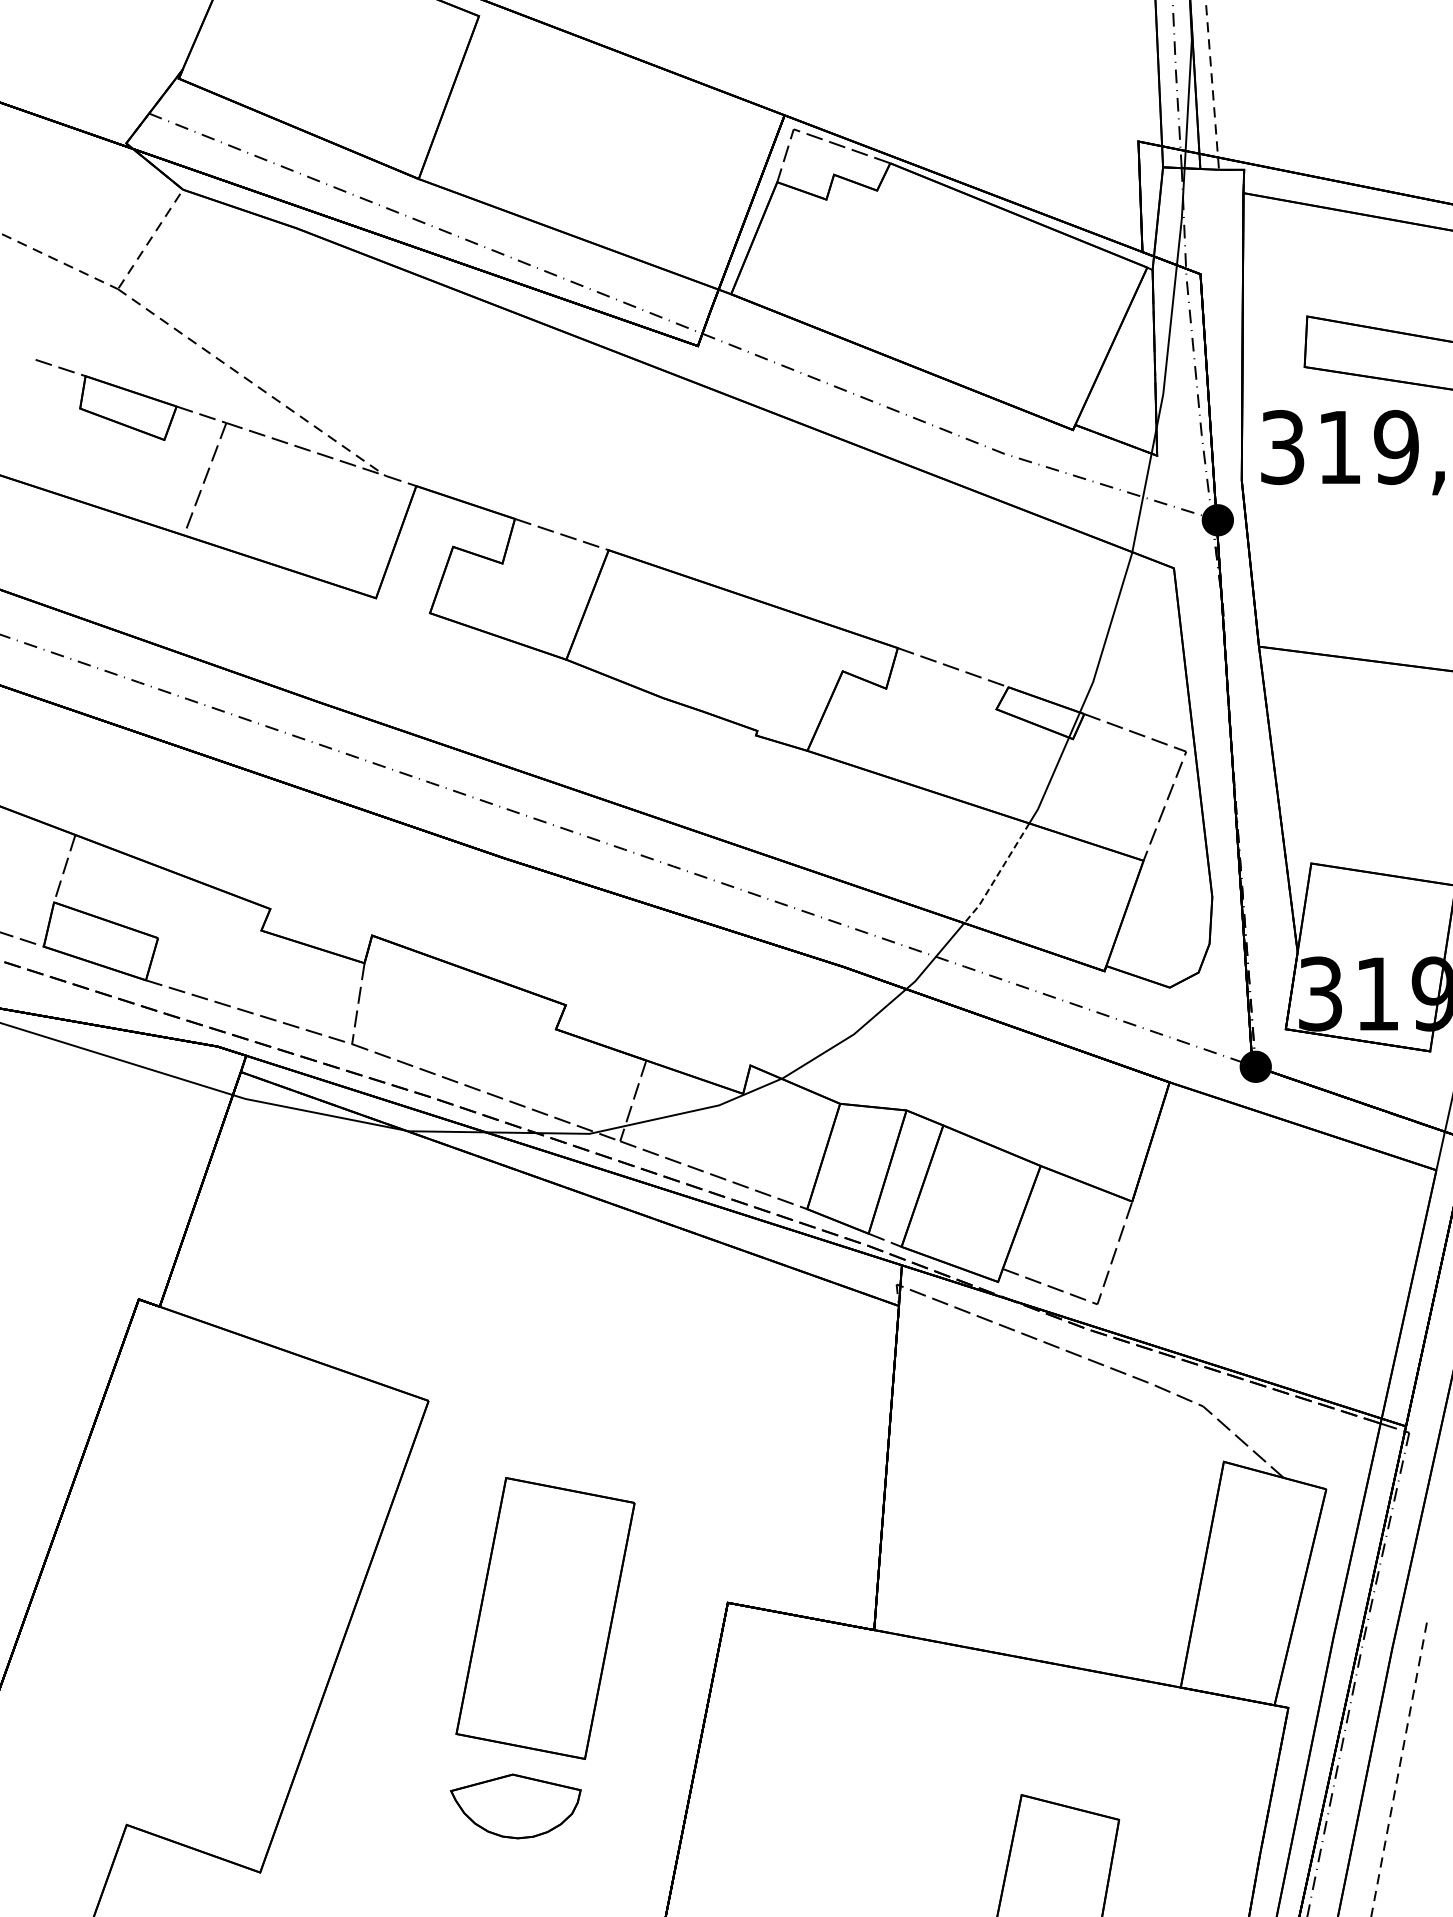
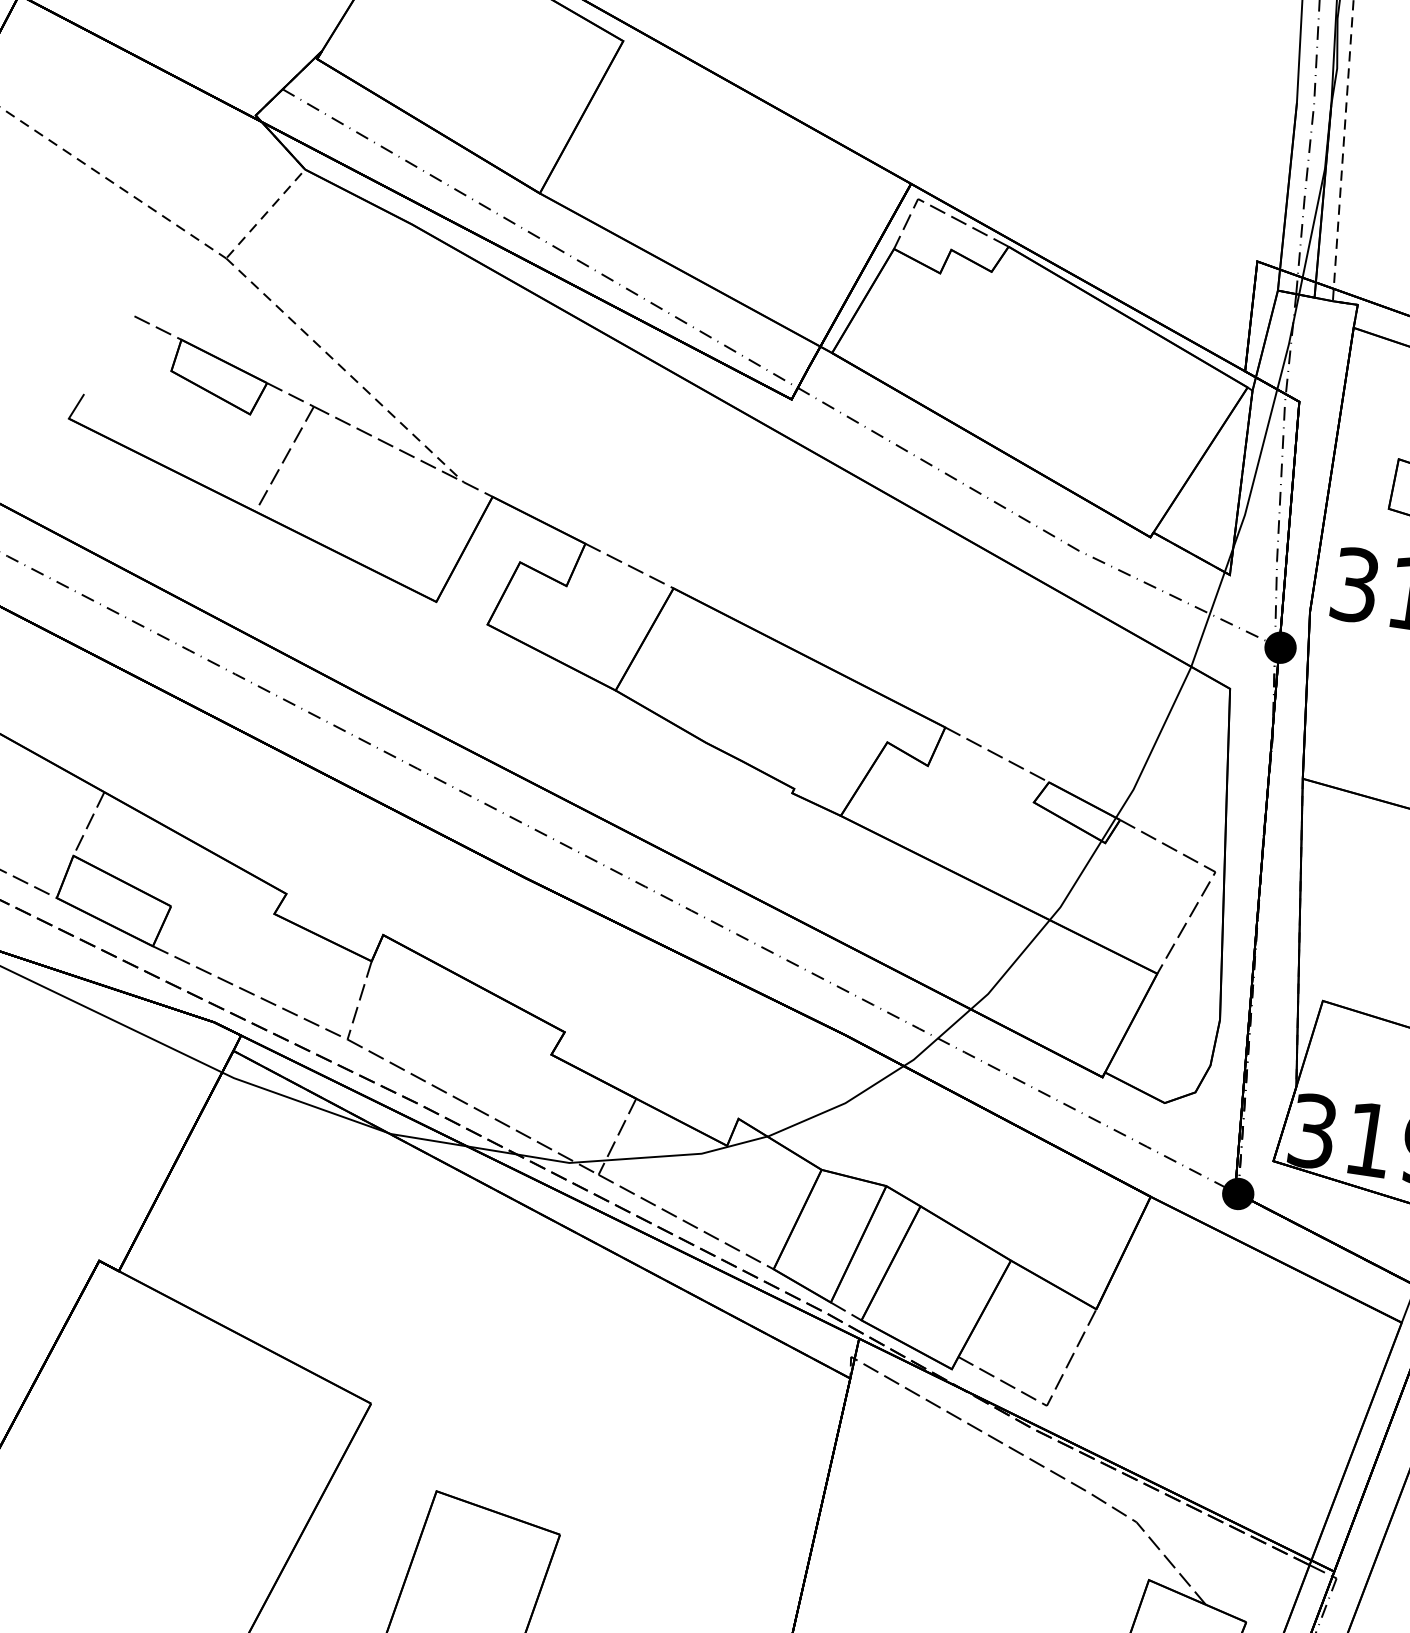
line: (997, 875) -> (1010, 966), dashed -> solid

